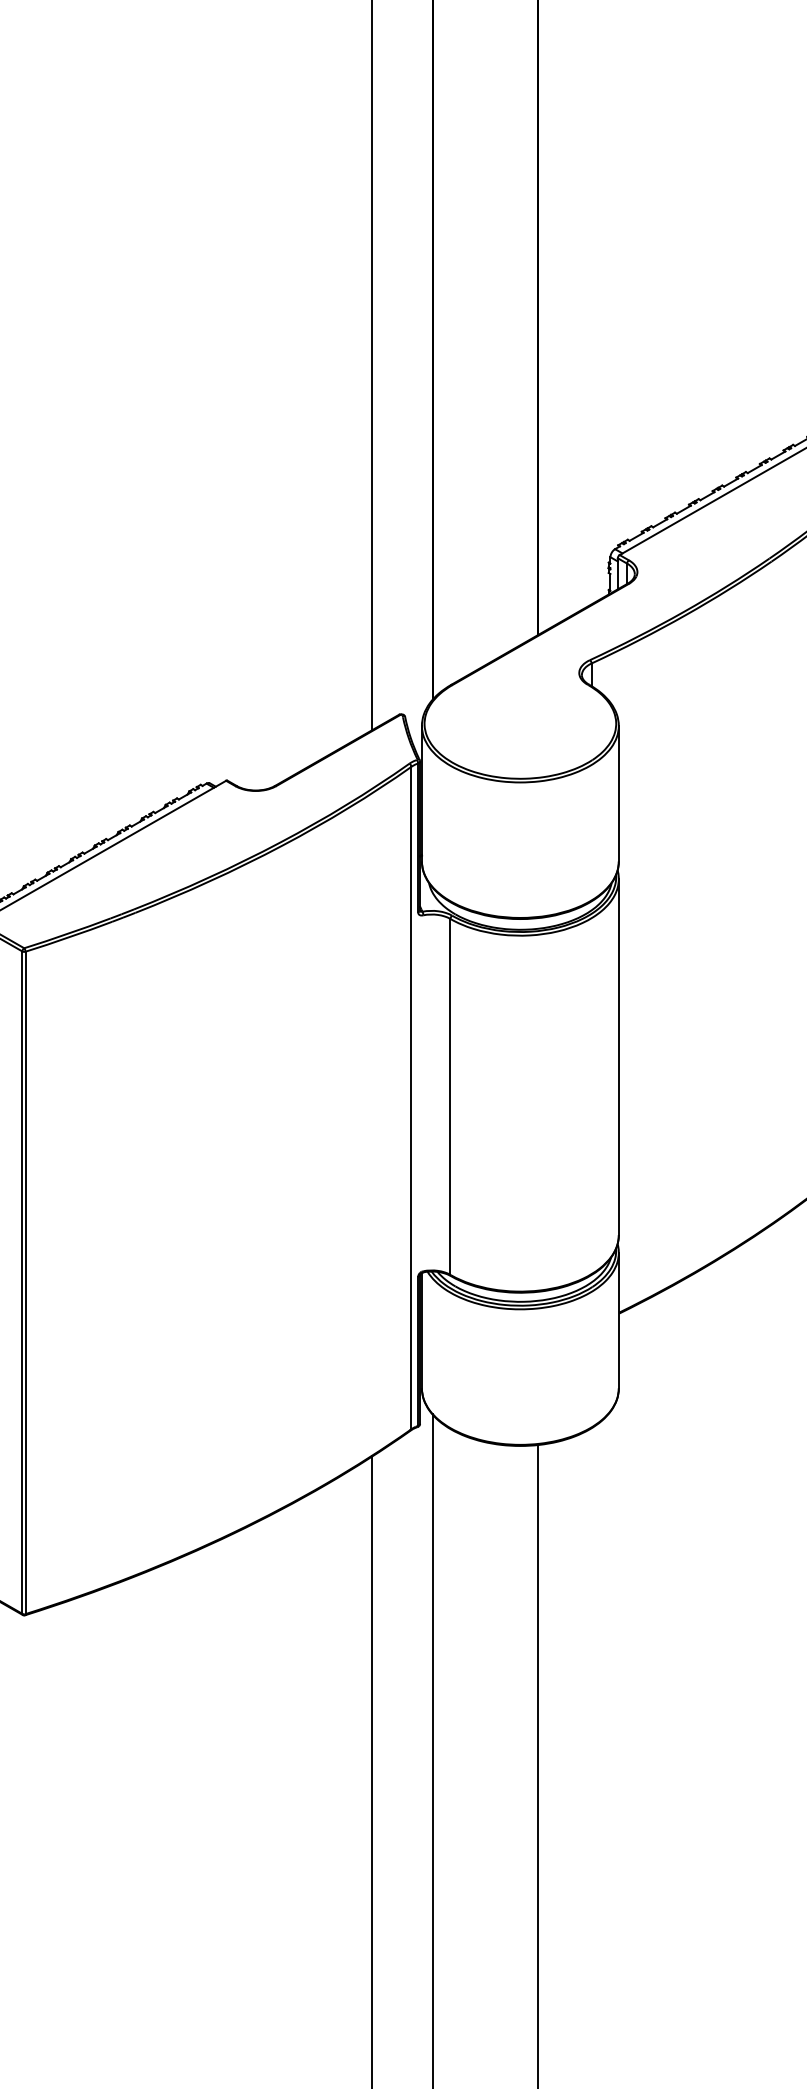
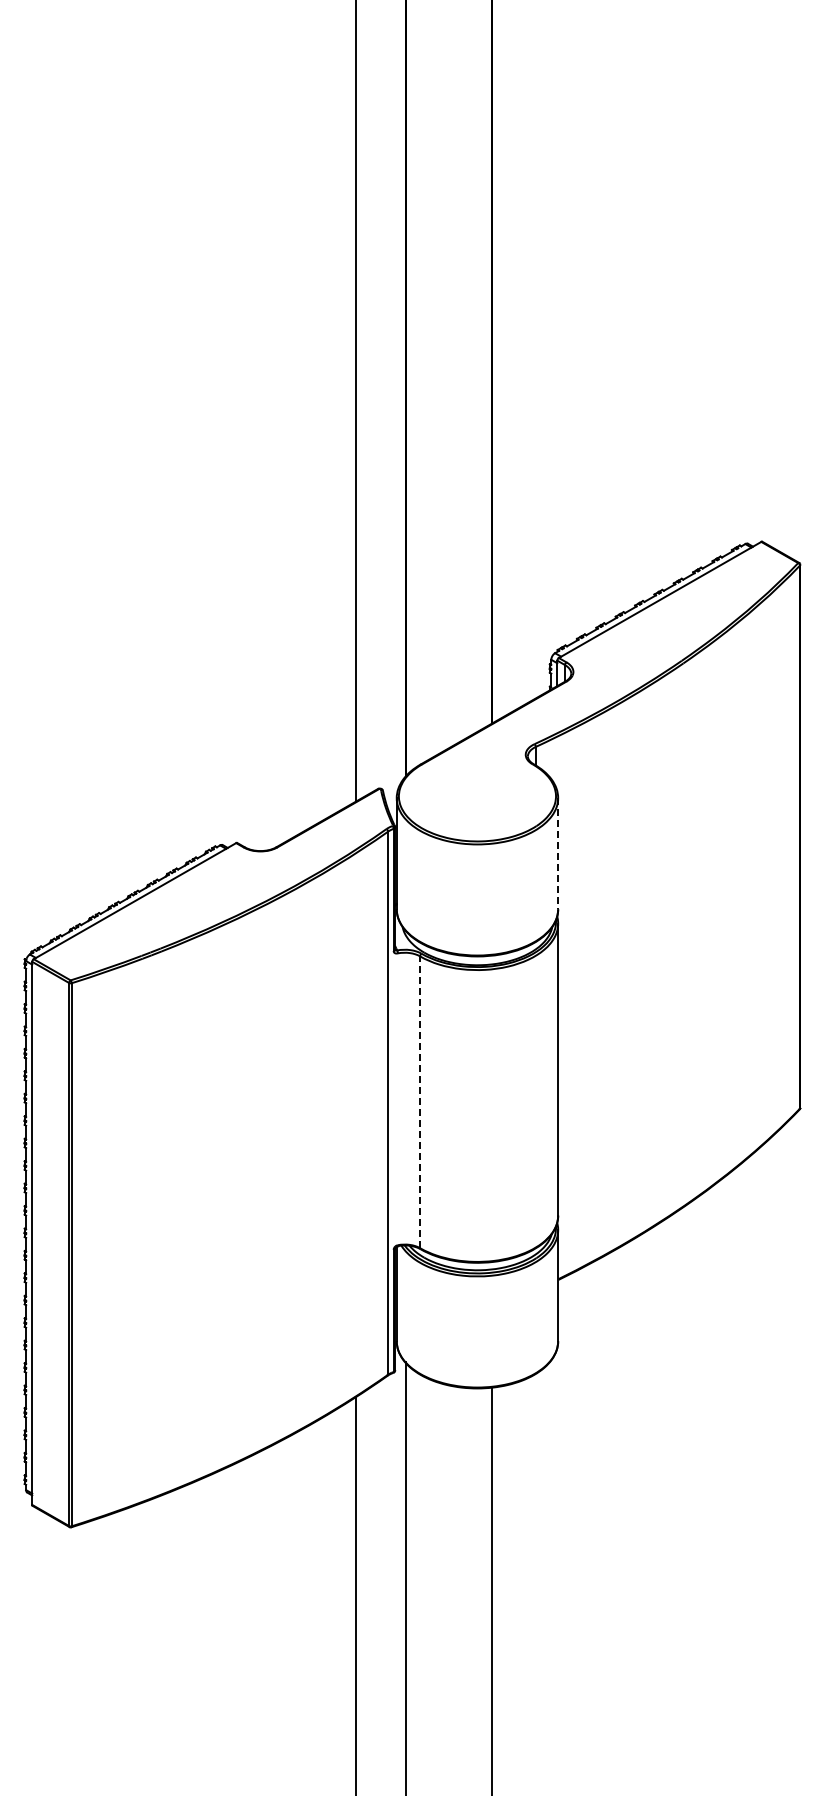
line: (619, 793) -> (558, 853), solid -> dashed
line: (450, 1097) -> (420, 1102), solid -> dashed

